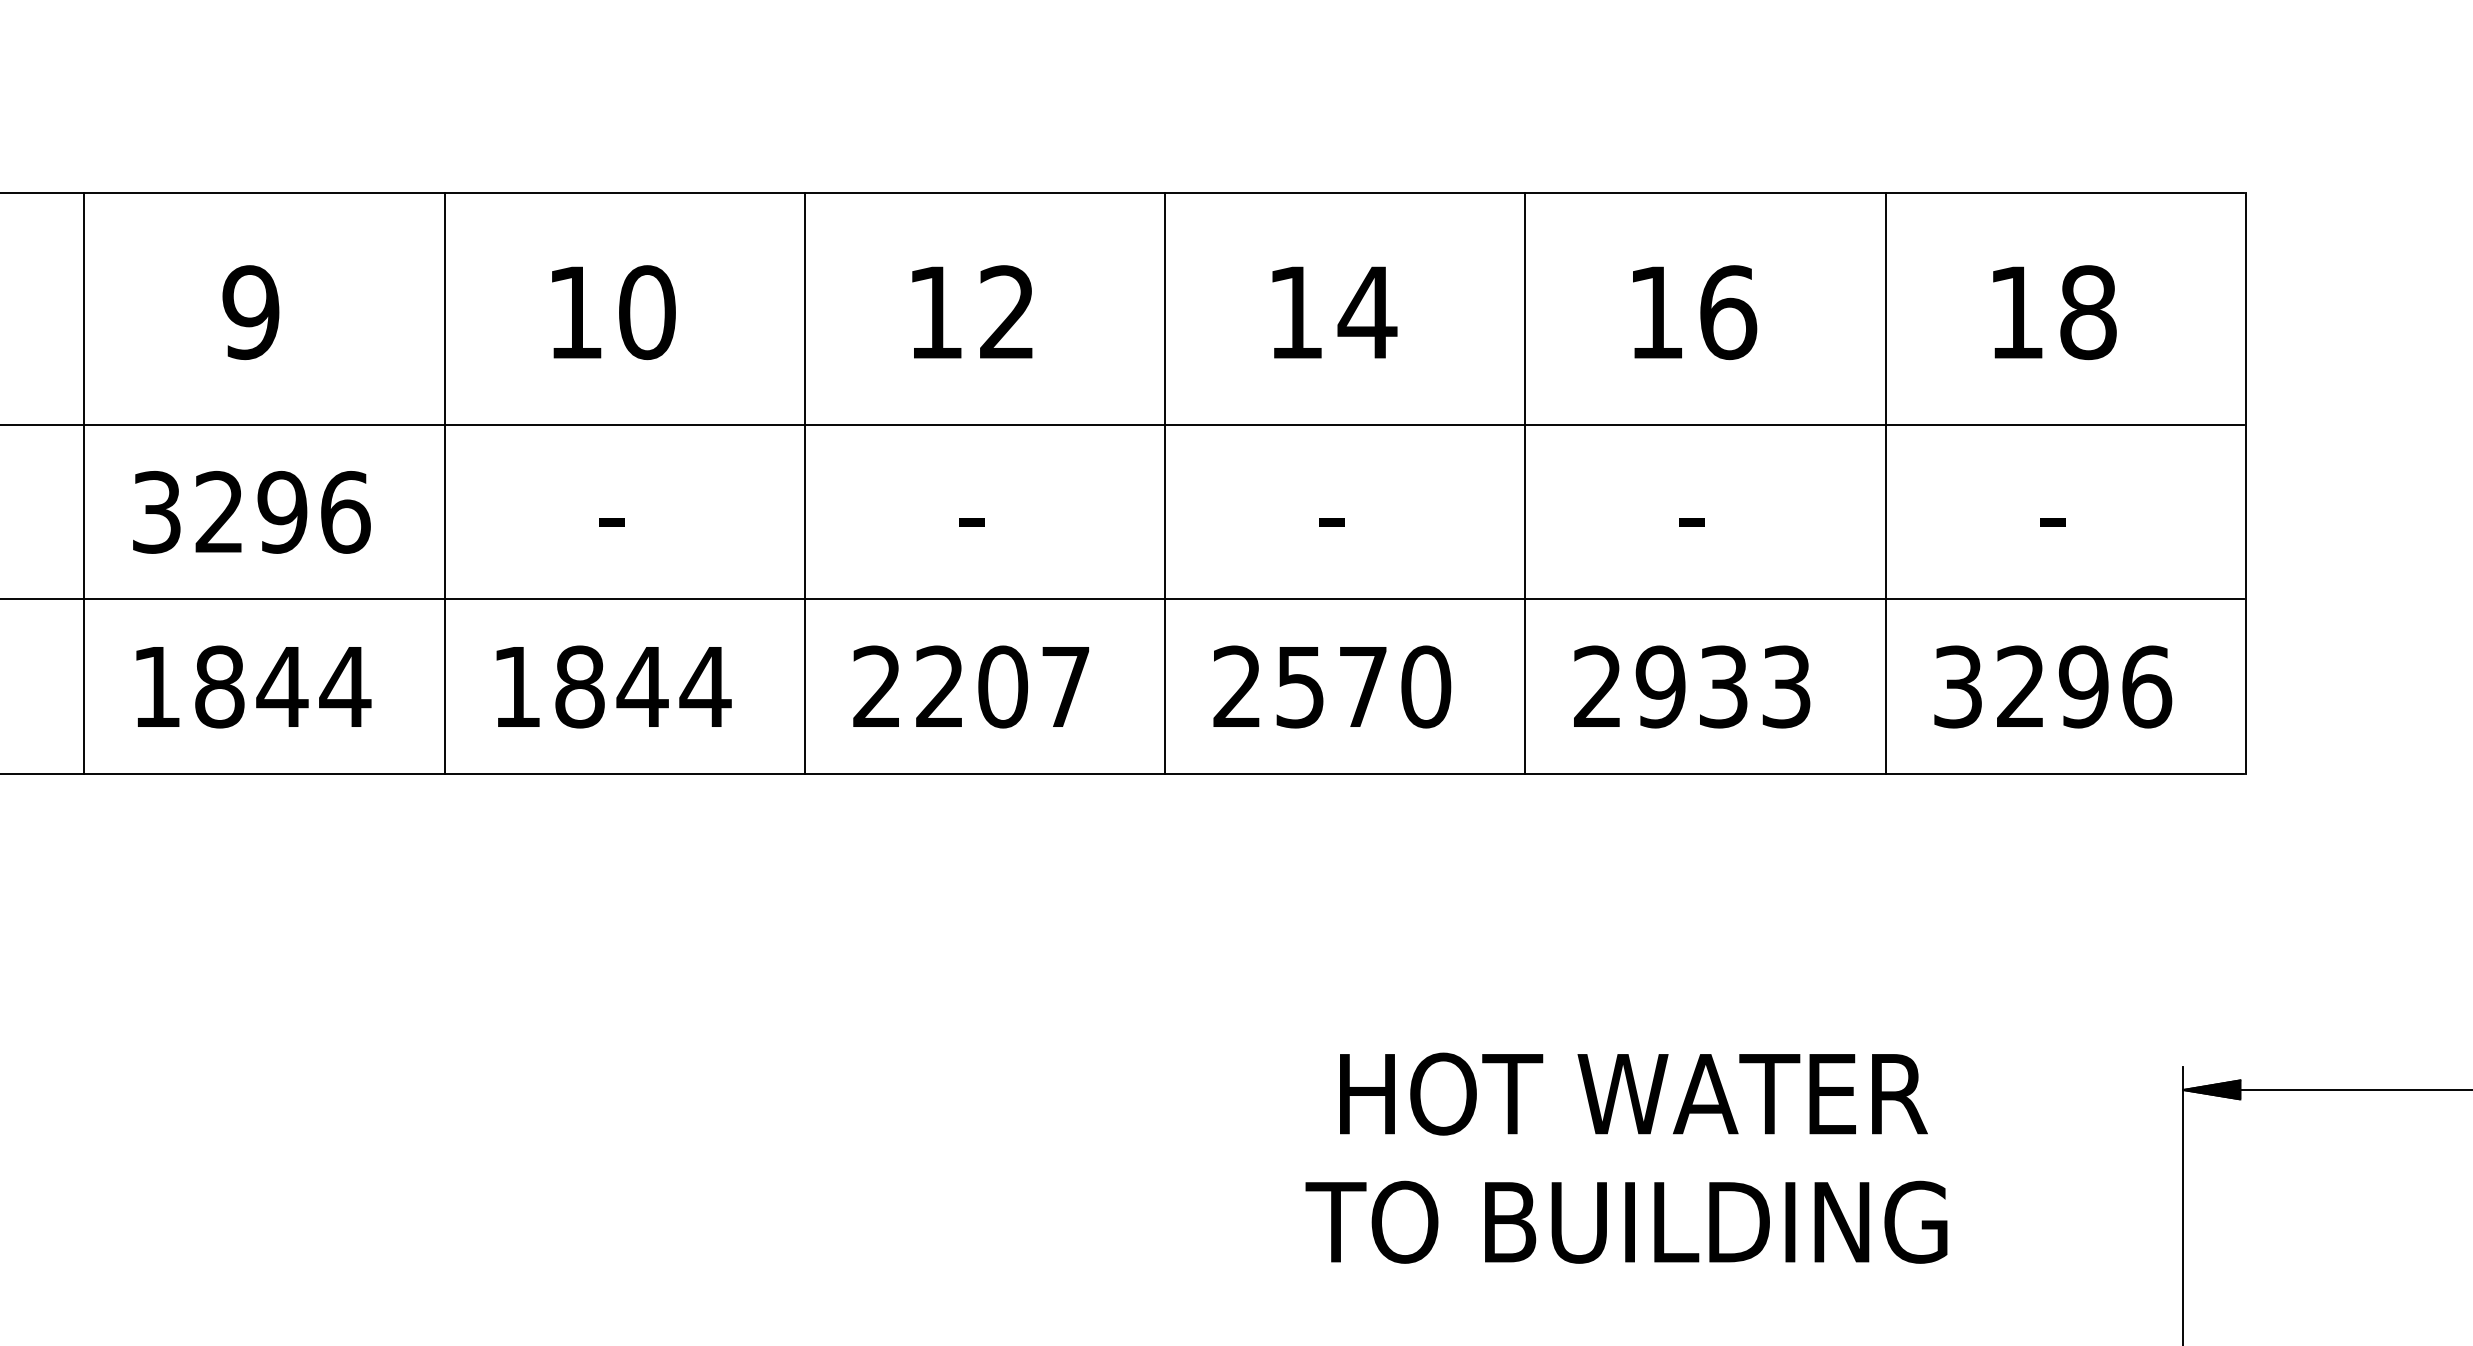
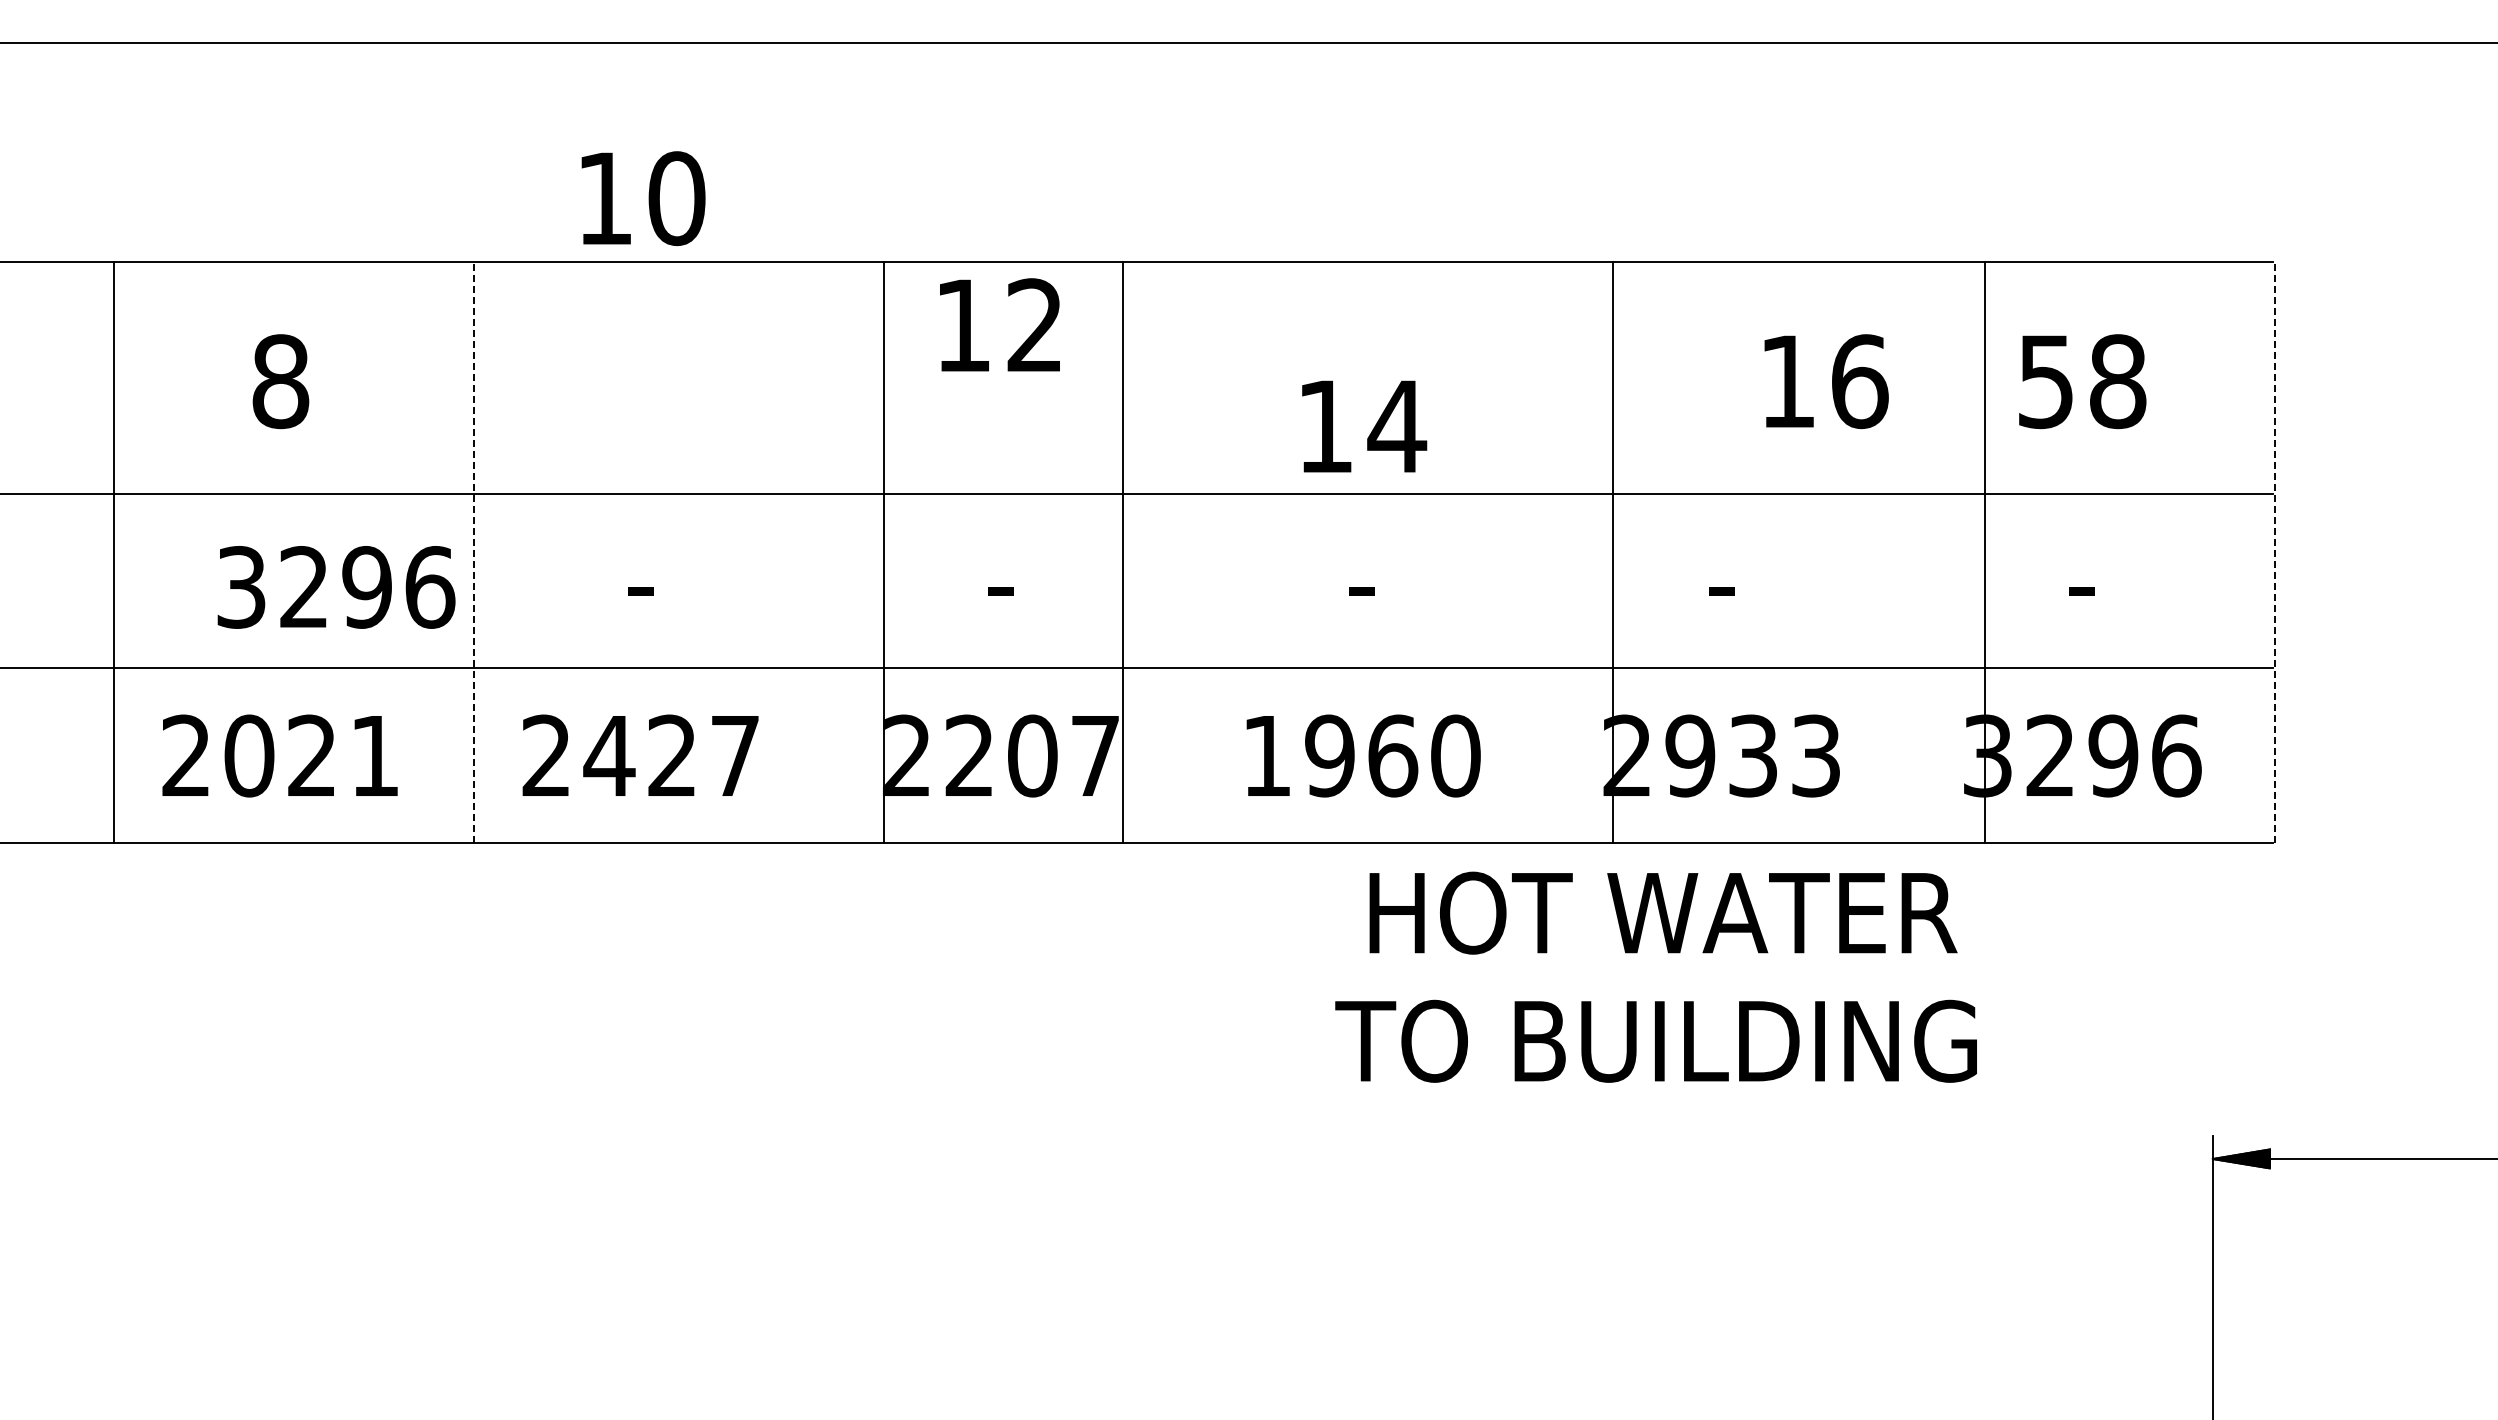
text: (971, 311) -> (999, 324), moved
text: (250, 312) -> (280, 381), 9 -> 8
text: (613, 312) -> (643, 198), moved
text: (1334, 312) -> (1364, 426), moved
text: (1694, 312) -> (1826, 381), moved
text: (2015, 313) -> (2045, 382), 18 -> 58
line: (804, 482) -> (884, 551), moved
line: (1164, 482) -> (1122, 551), moved
line: (1525, 482) -> (1613, 551), moved
line: (1885, 482) -> (1985, 551), moved
line: (444, 483) -> (474, 552), solid -> dashed
line: (2245, 483) -> (2275, 552), solid -> dashed
text: (251, 512) -> (336, 587), moved
text: (251, 686) -> (281, 755), 1844 -> 2021
text: (611, 686) -> (641, 755), 1844 -> 2427
text: (1300, 686) -> (1330, 755), 2570 -> 1960
text: (1625, 1157) -> (1655, 976), moved

